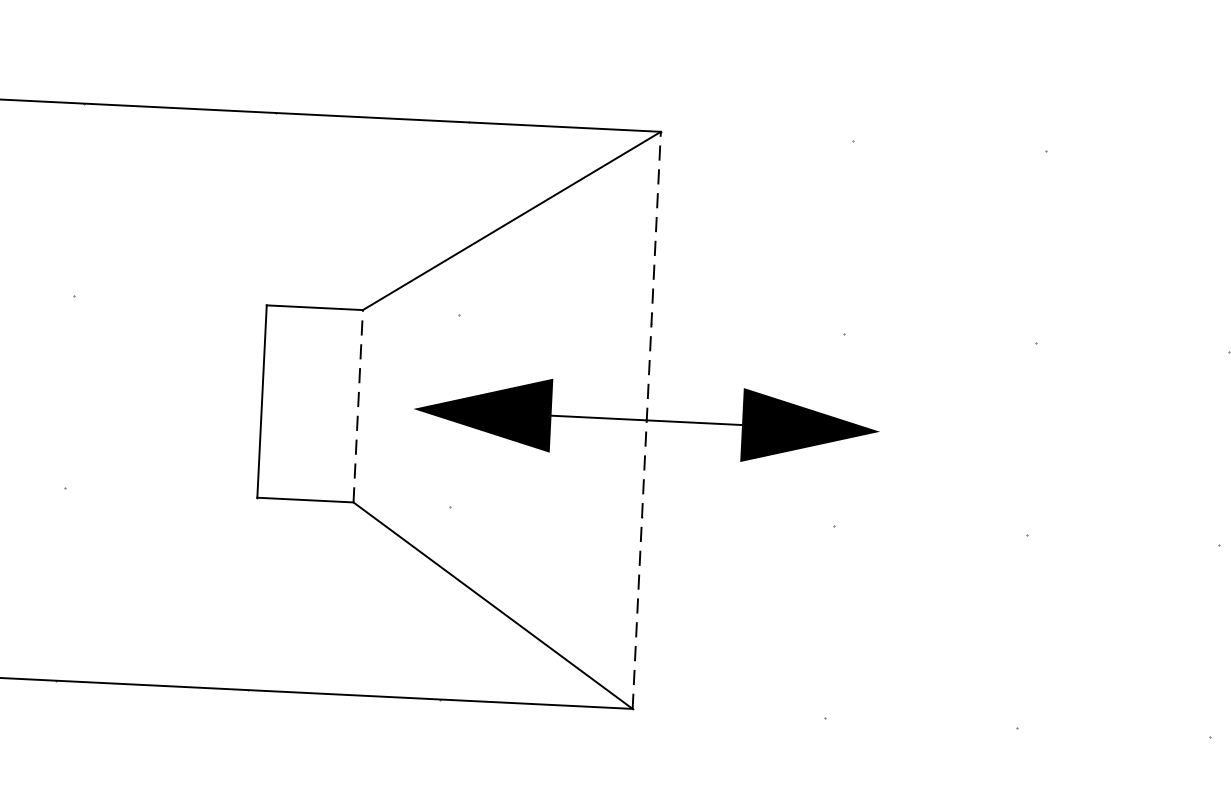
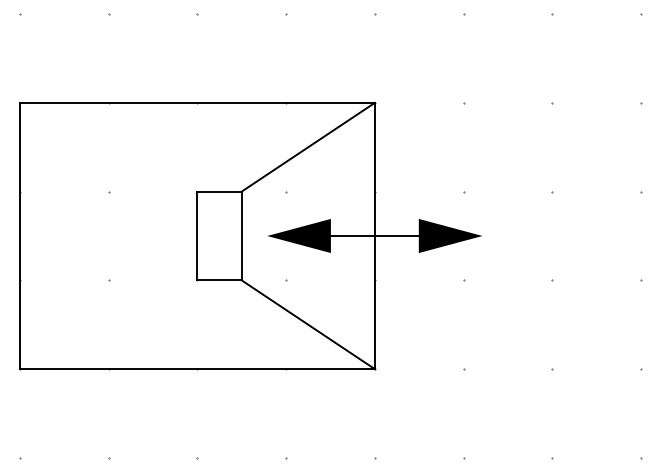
line: (357, 405) -> (241, 235), dashed -> solid
line: (645, 419) -> (374, 235), dashed -> solid

